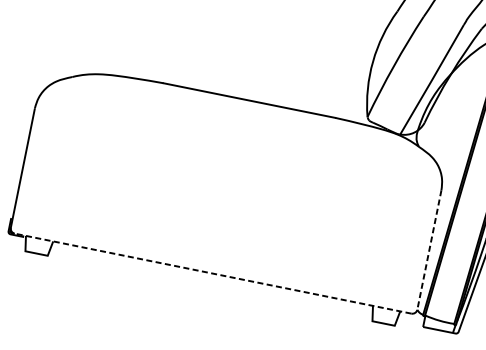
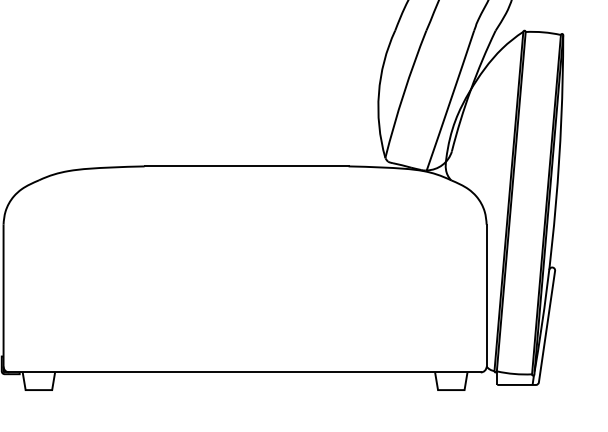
line: (429, 250) -> (486, 296), dashed -> solid
line: (210, 273) -> (242, 372), dashed -> solid

